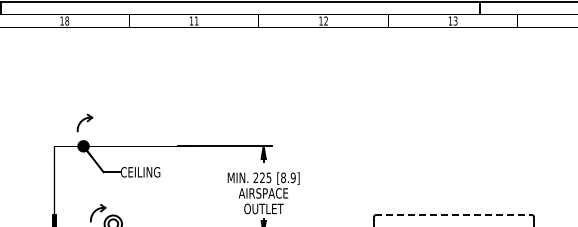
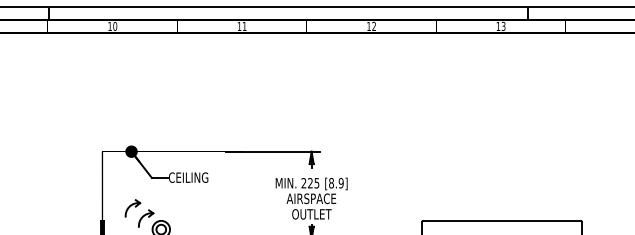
text: (67, 21) -> (115, 26), 18 -> 10
part: (84, 123) -> (132, 208), moved
line: (453, 215) -> (501, 220), dashed -> solid

